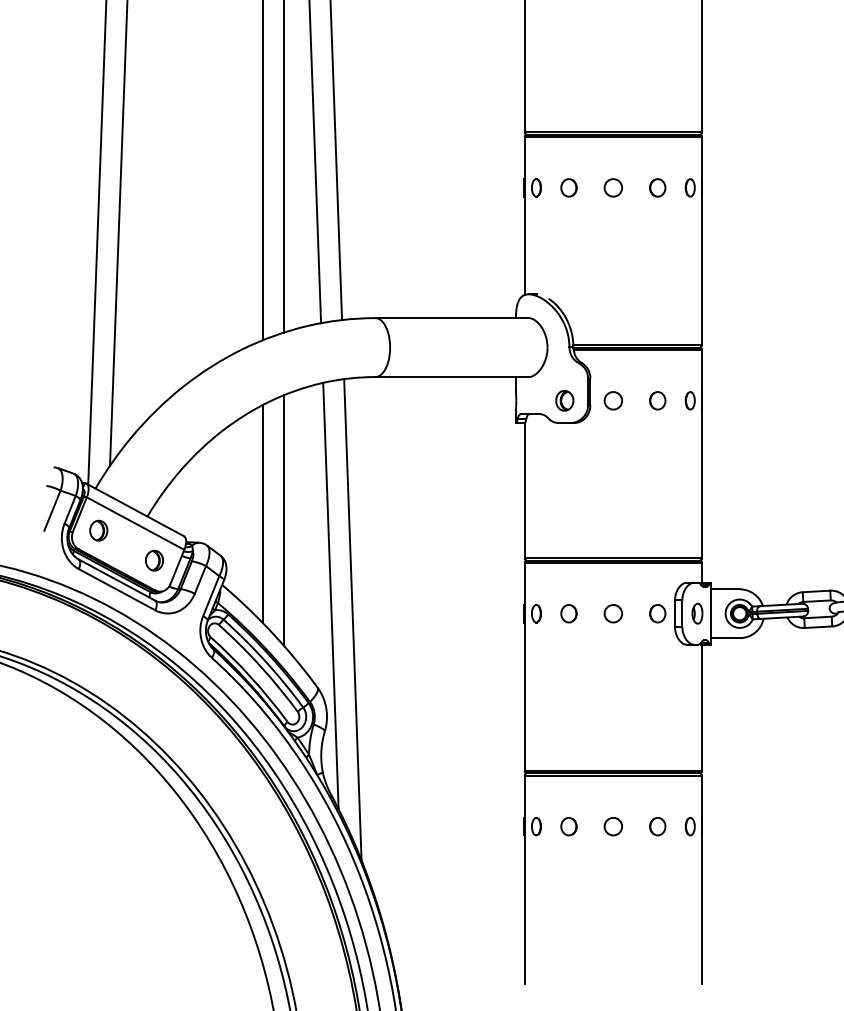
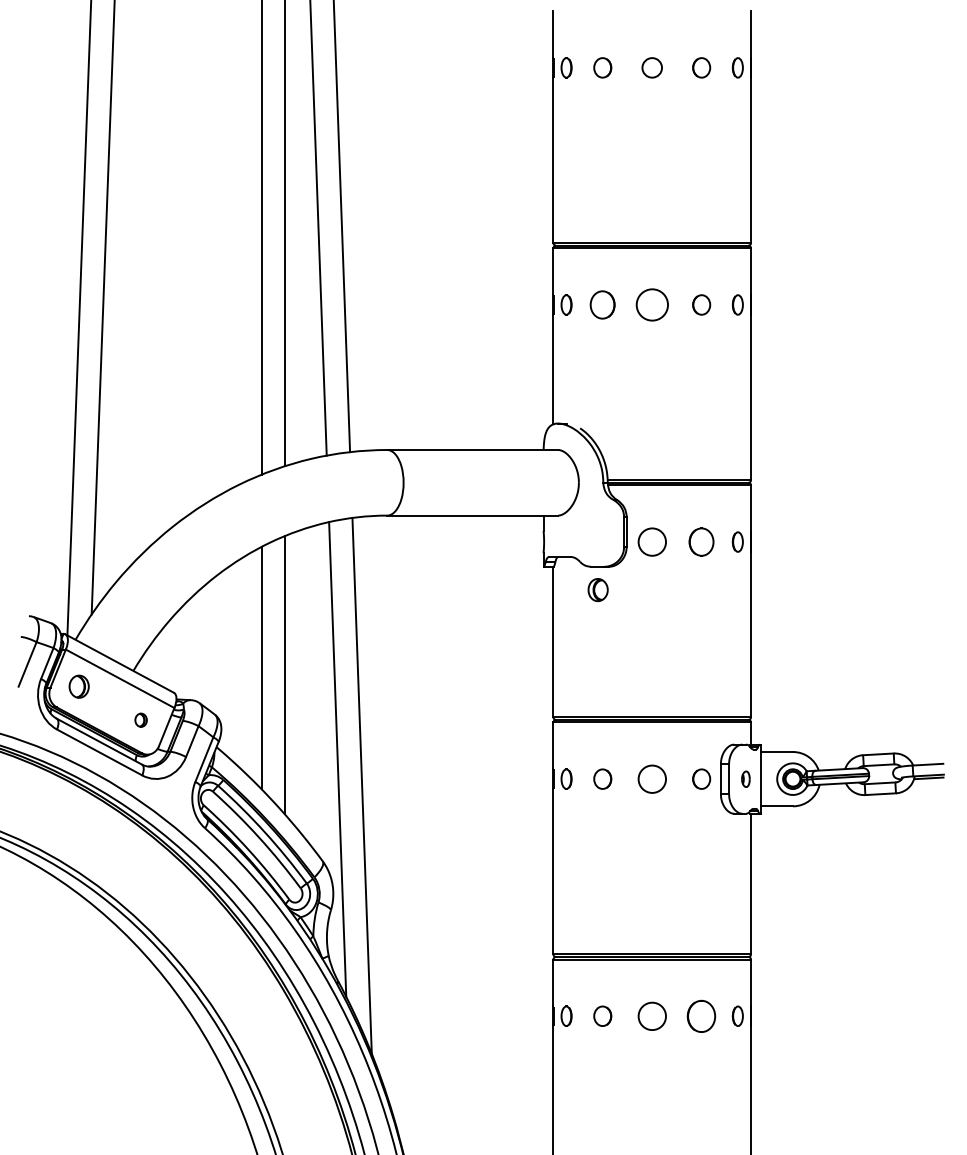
part: (568, 187) -> (602, 304), size x1.4
circle: (612, 187) -> (651, 304), size x1.6
circle: (612, 400) -> (651, 541), size x1.4
part: (657, 400) -> (701, 541), size x1.4
part: (564, 401) -> (597, 590), moved
part: (153, 561) -> (140, 720), size x0.6
circle: (612, 613) -> (651, 778), size x1.4
part: (697, 614) -> (745, 779), size x0.7
circle: (612, 825) -> (651, 1015), size x1.4
part: (657, 825) -> (701, 1015), size x1.6

